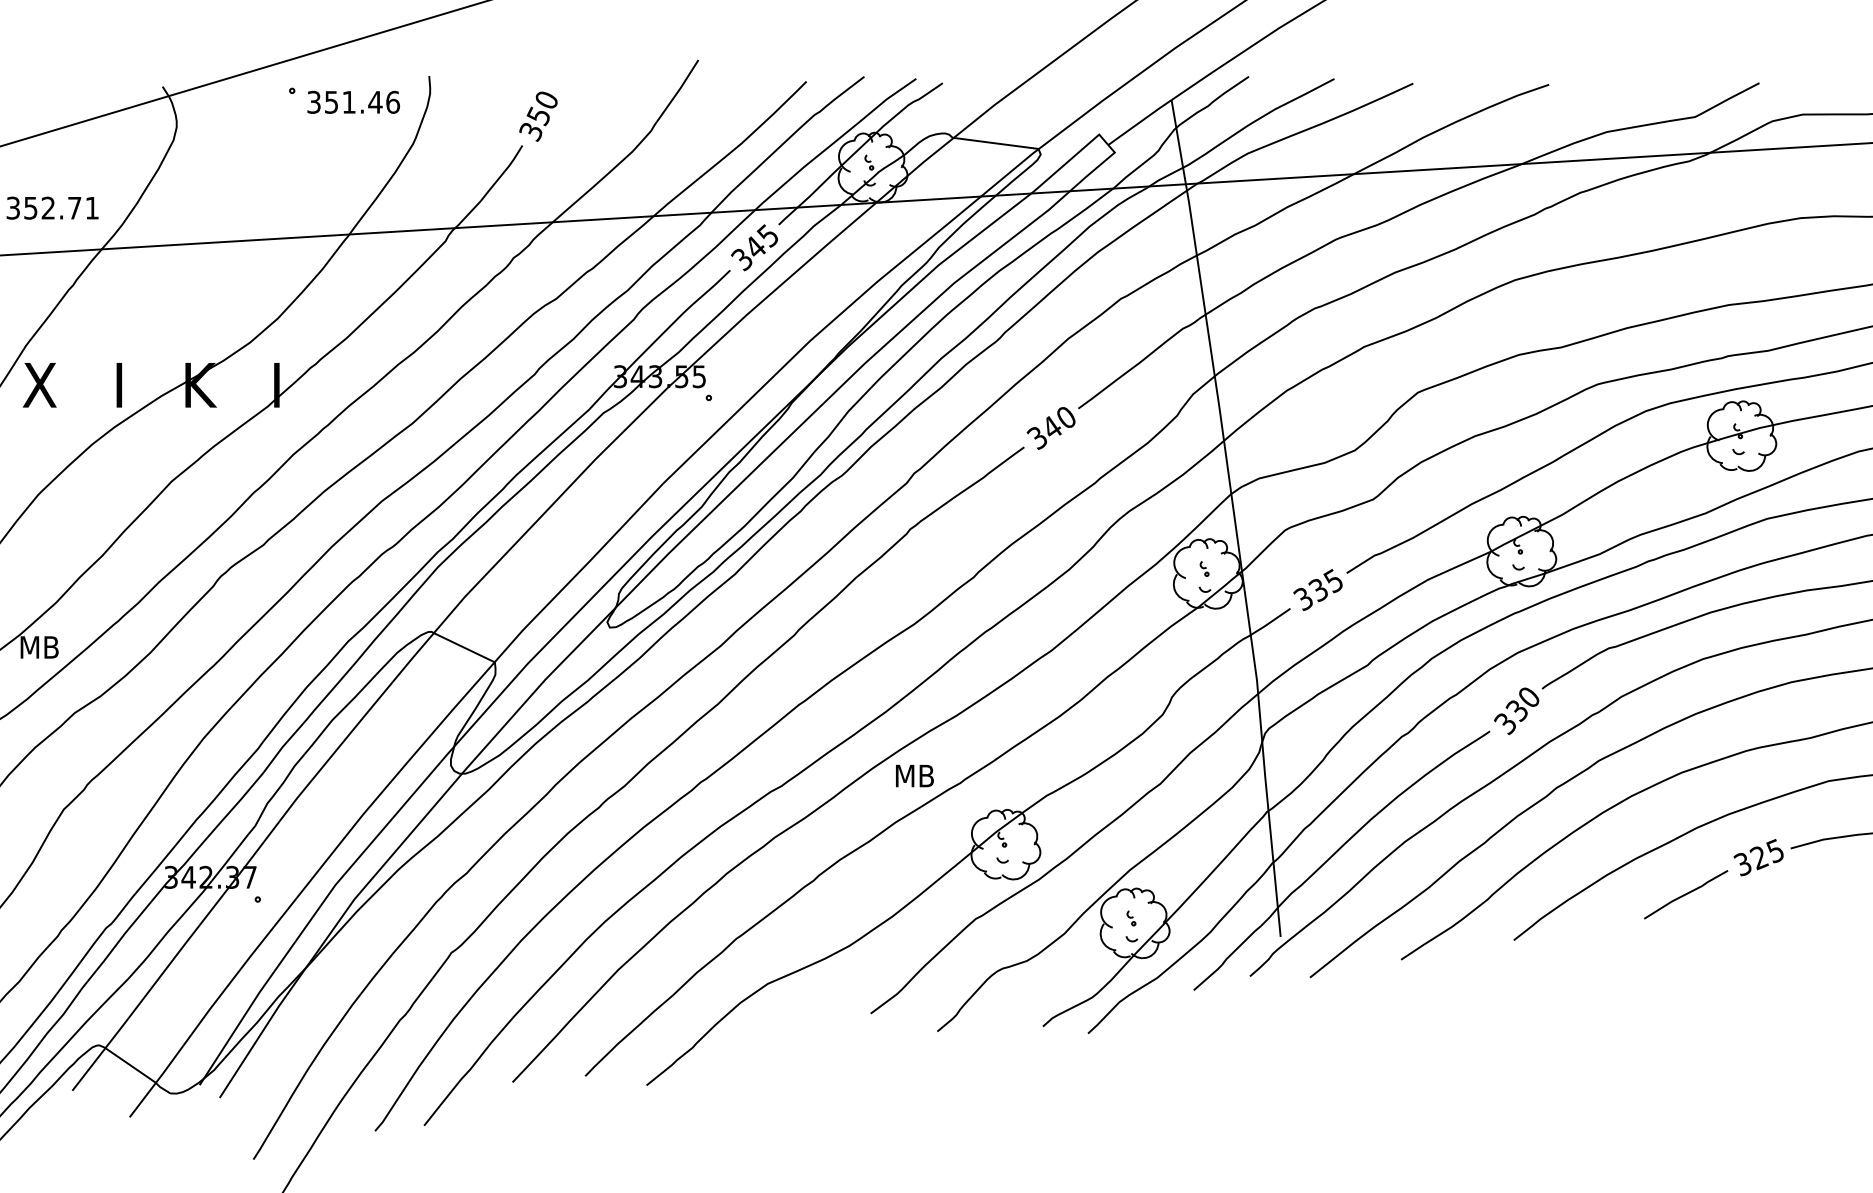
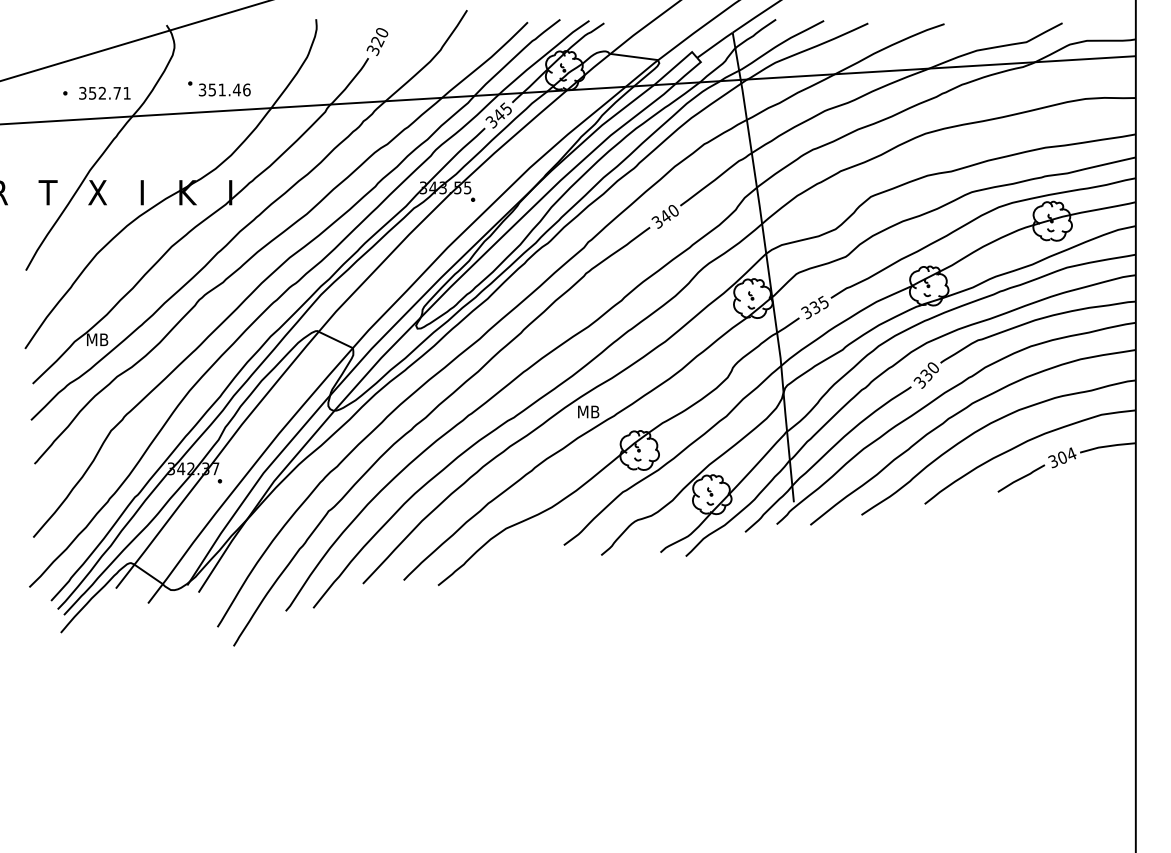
part: (344, 99) -> (219, 88), moved
text: (538, 115) -> (377, 41), 350 -> 320
text: (1766, 853) -> (1066, 455), 325 -> 304

